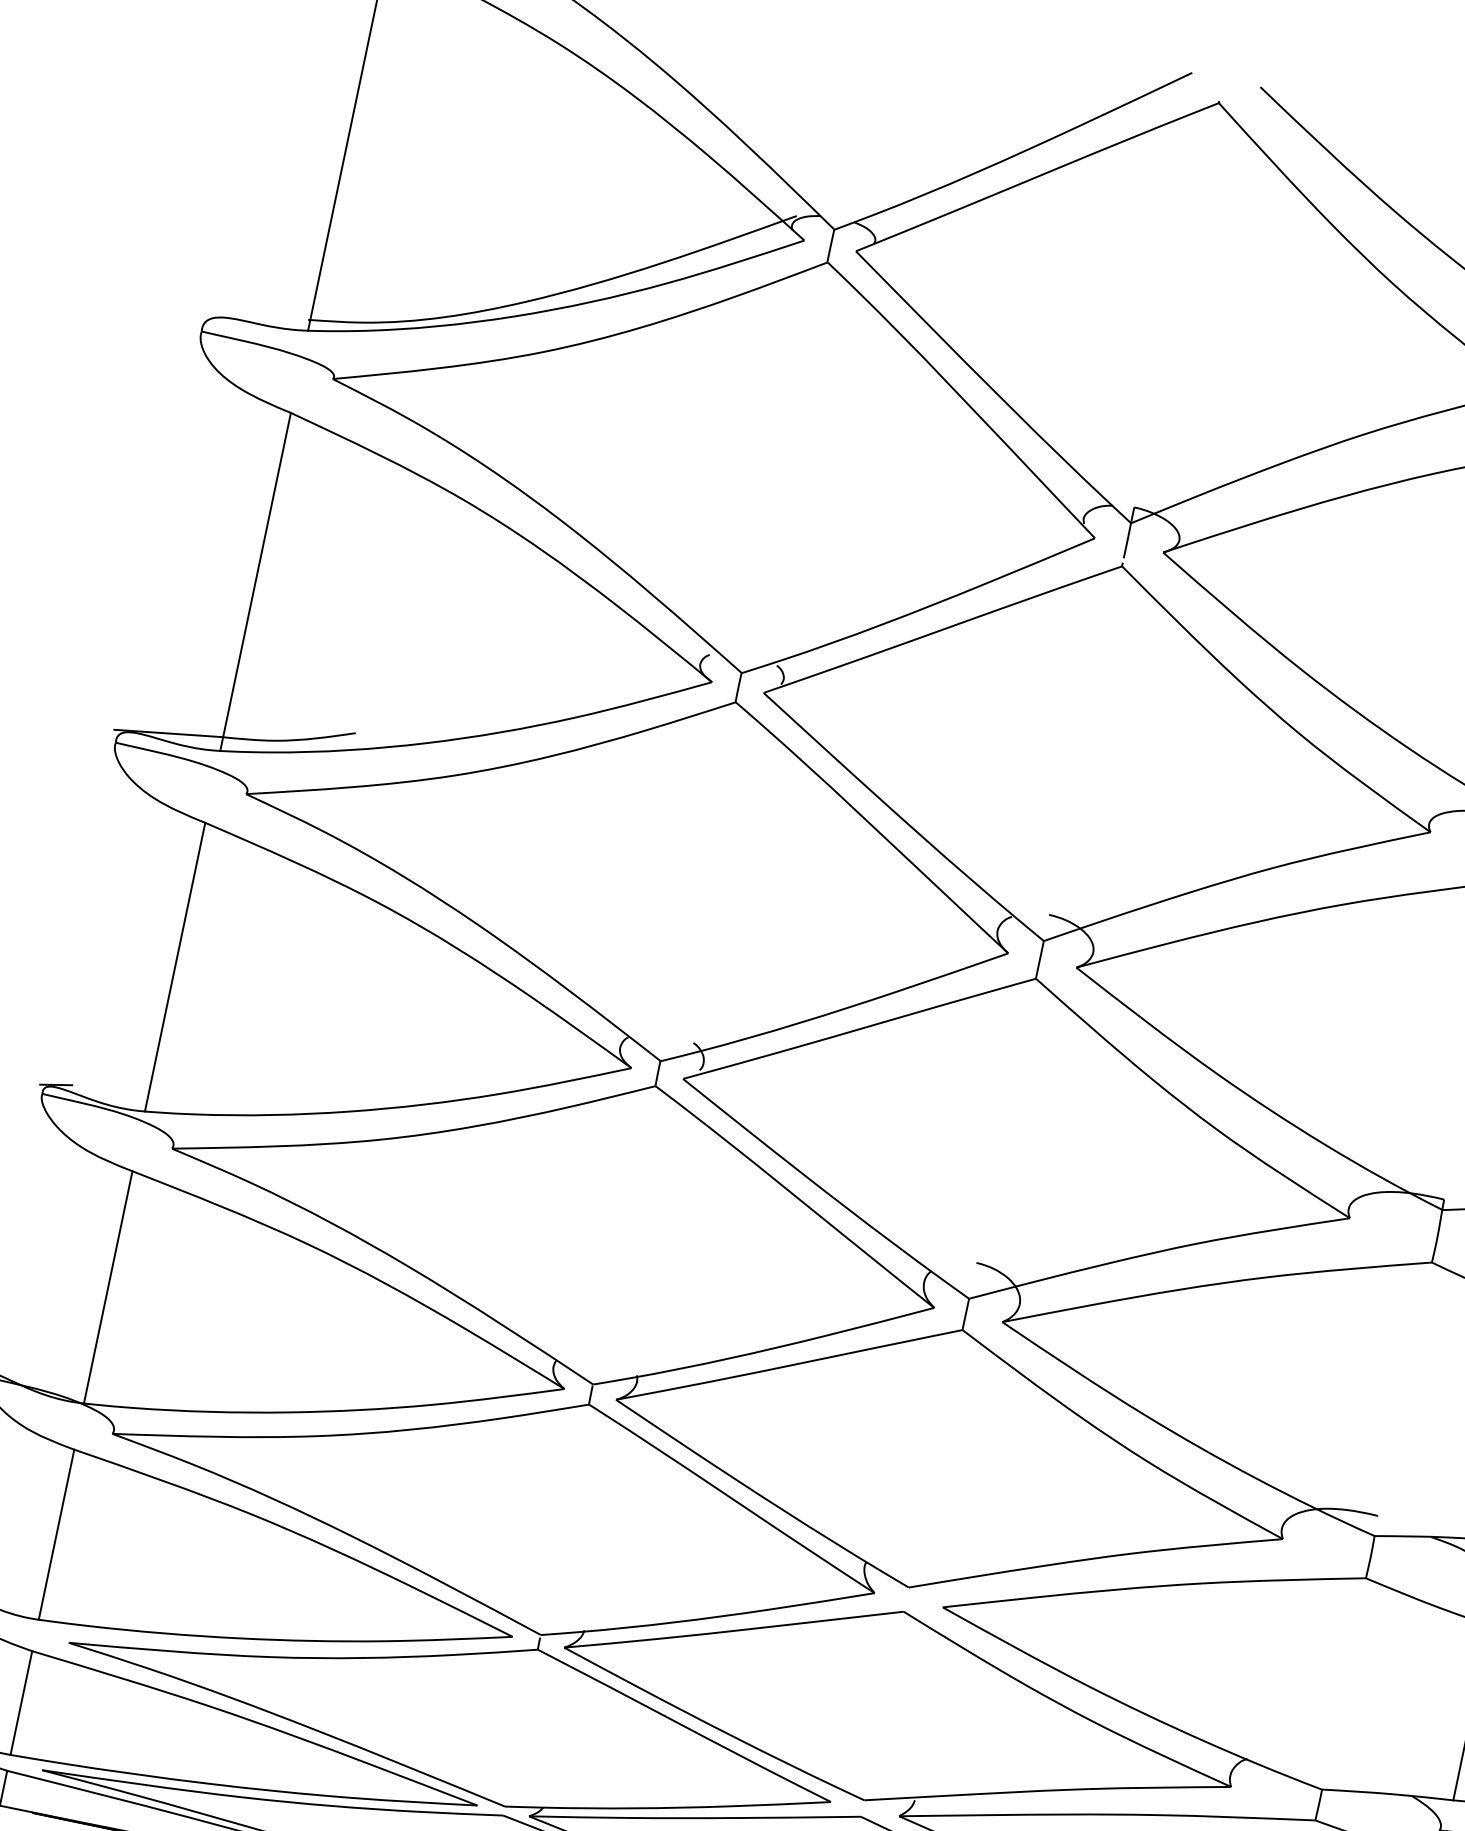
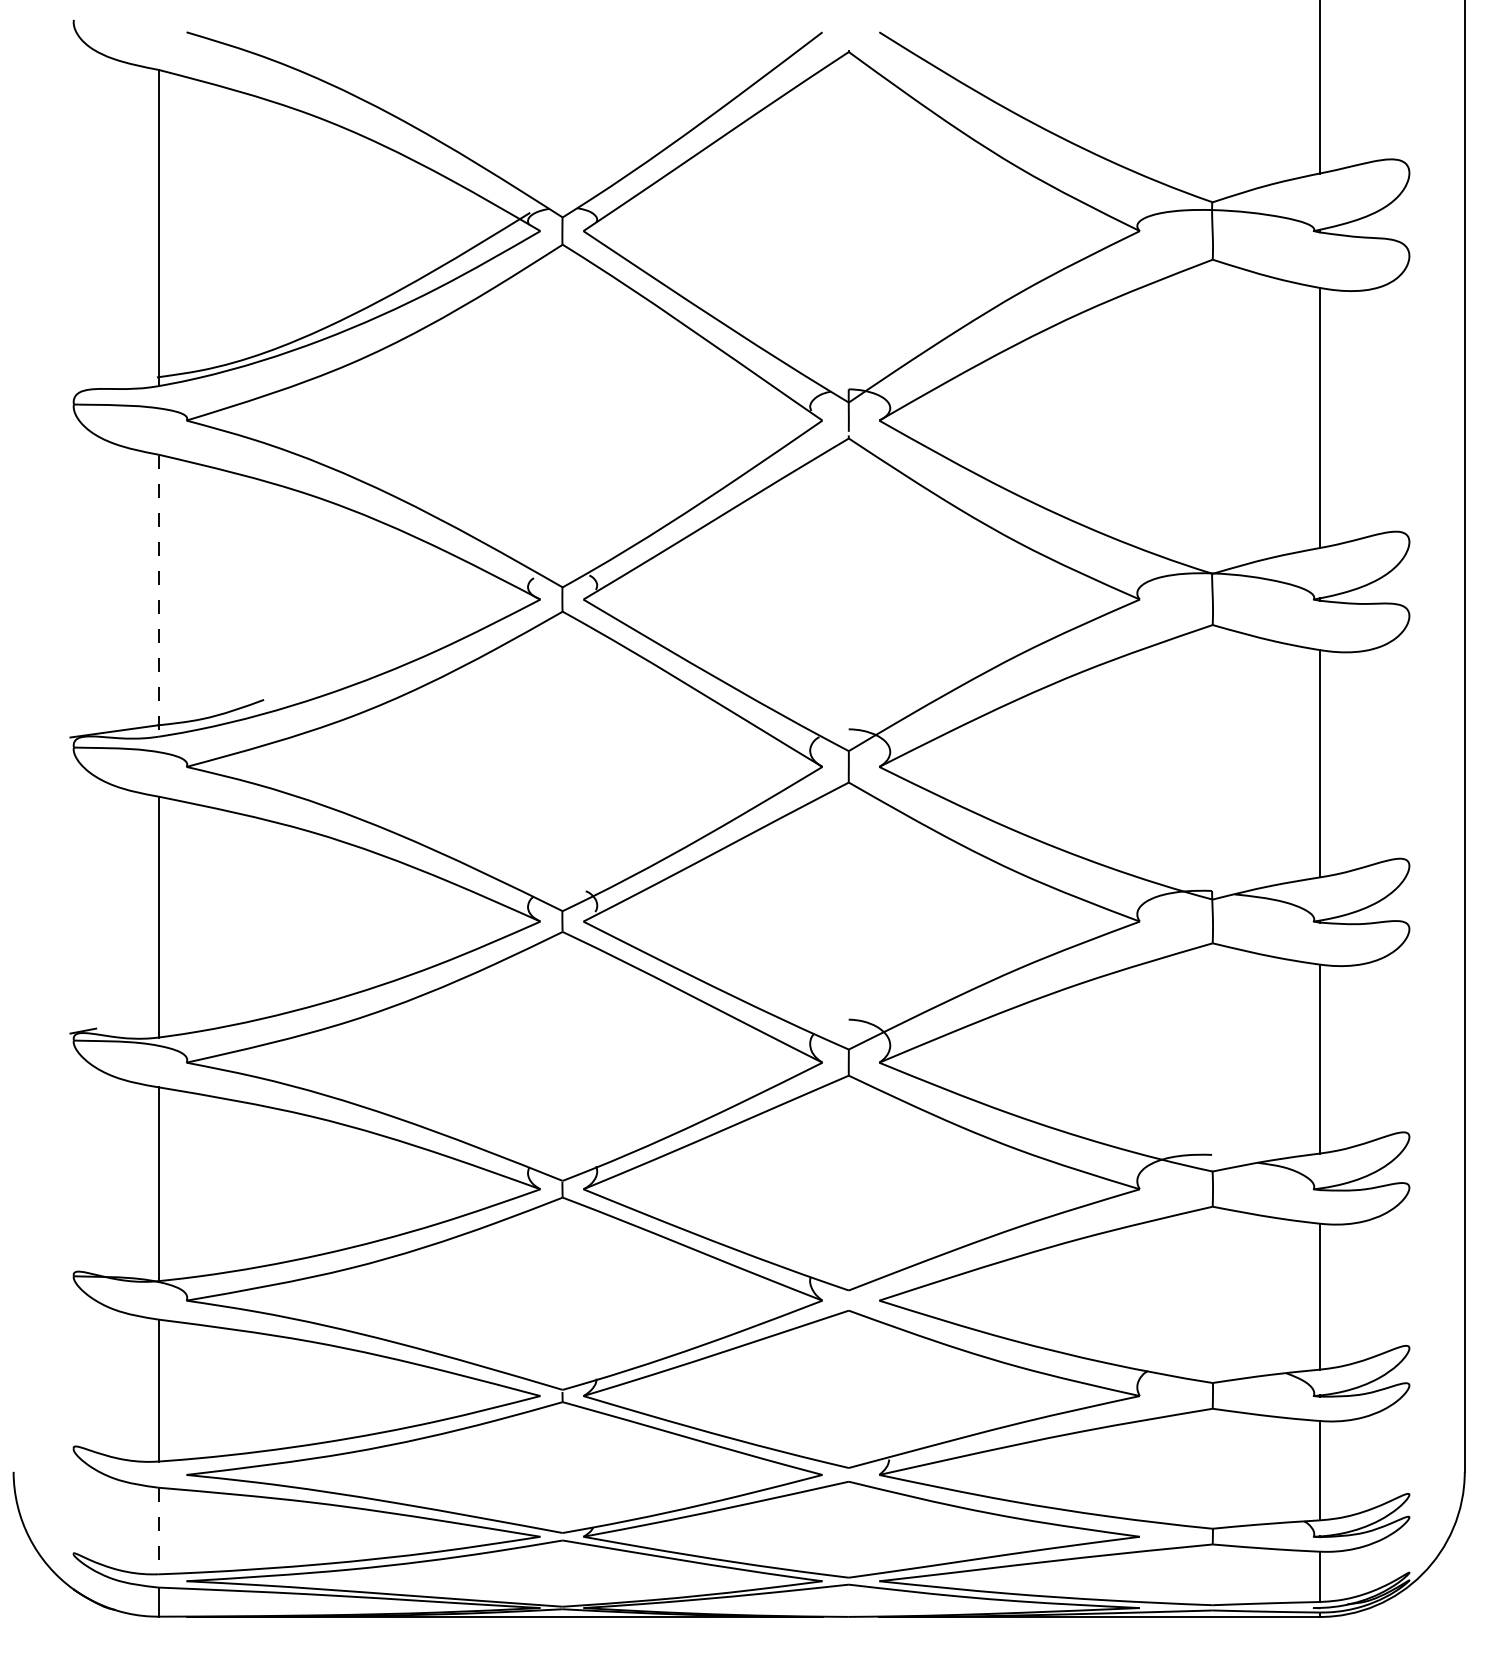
line: (255, 582) -> (158, 596), solid -> dashed
line: (20, 1703) -> (158, 1531), solid -> dashed

